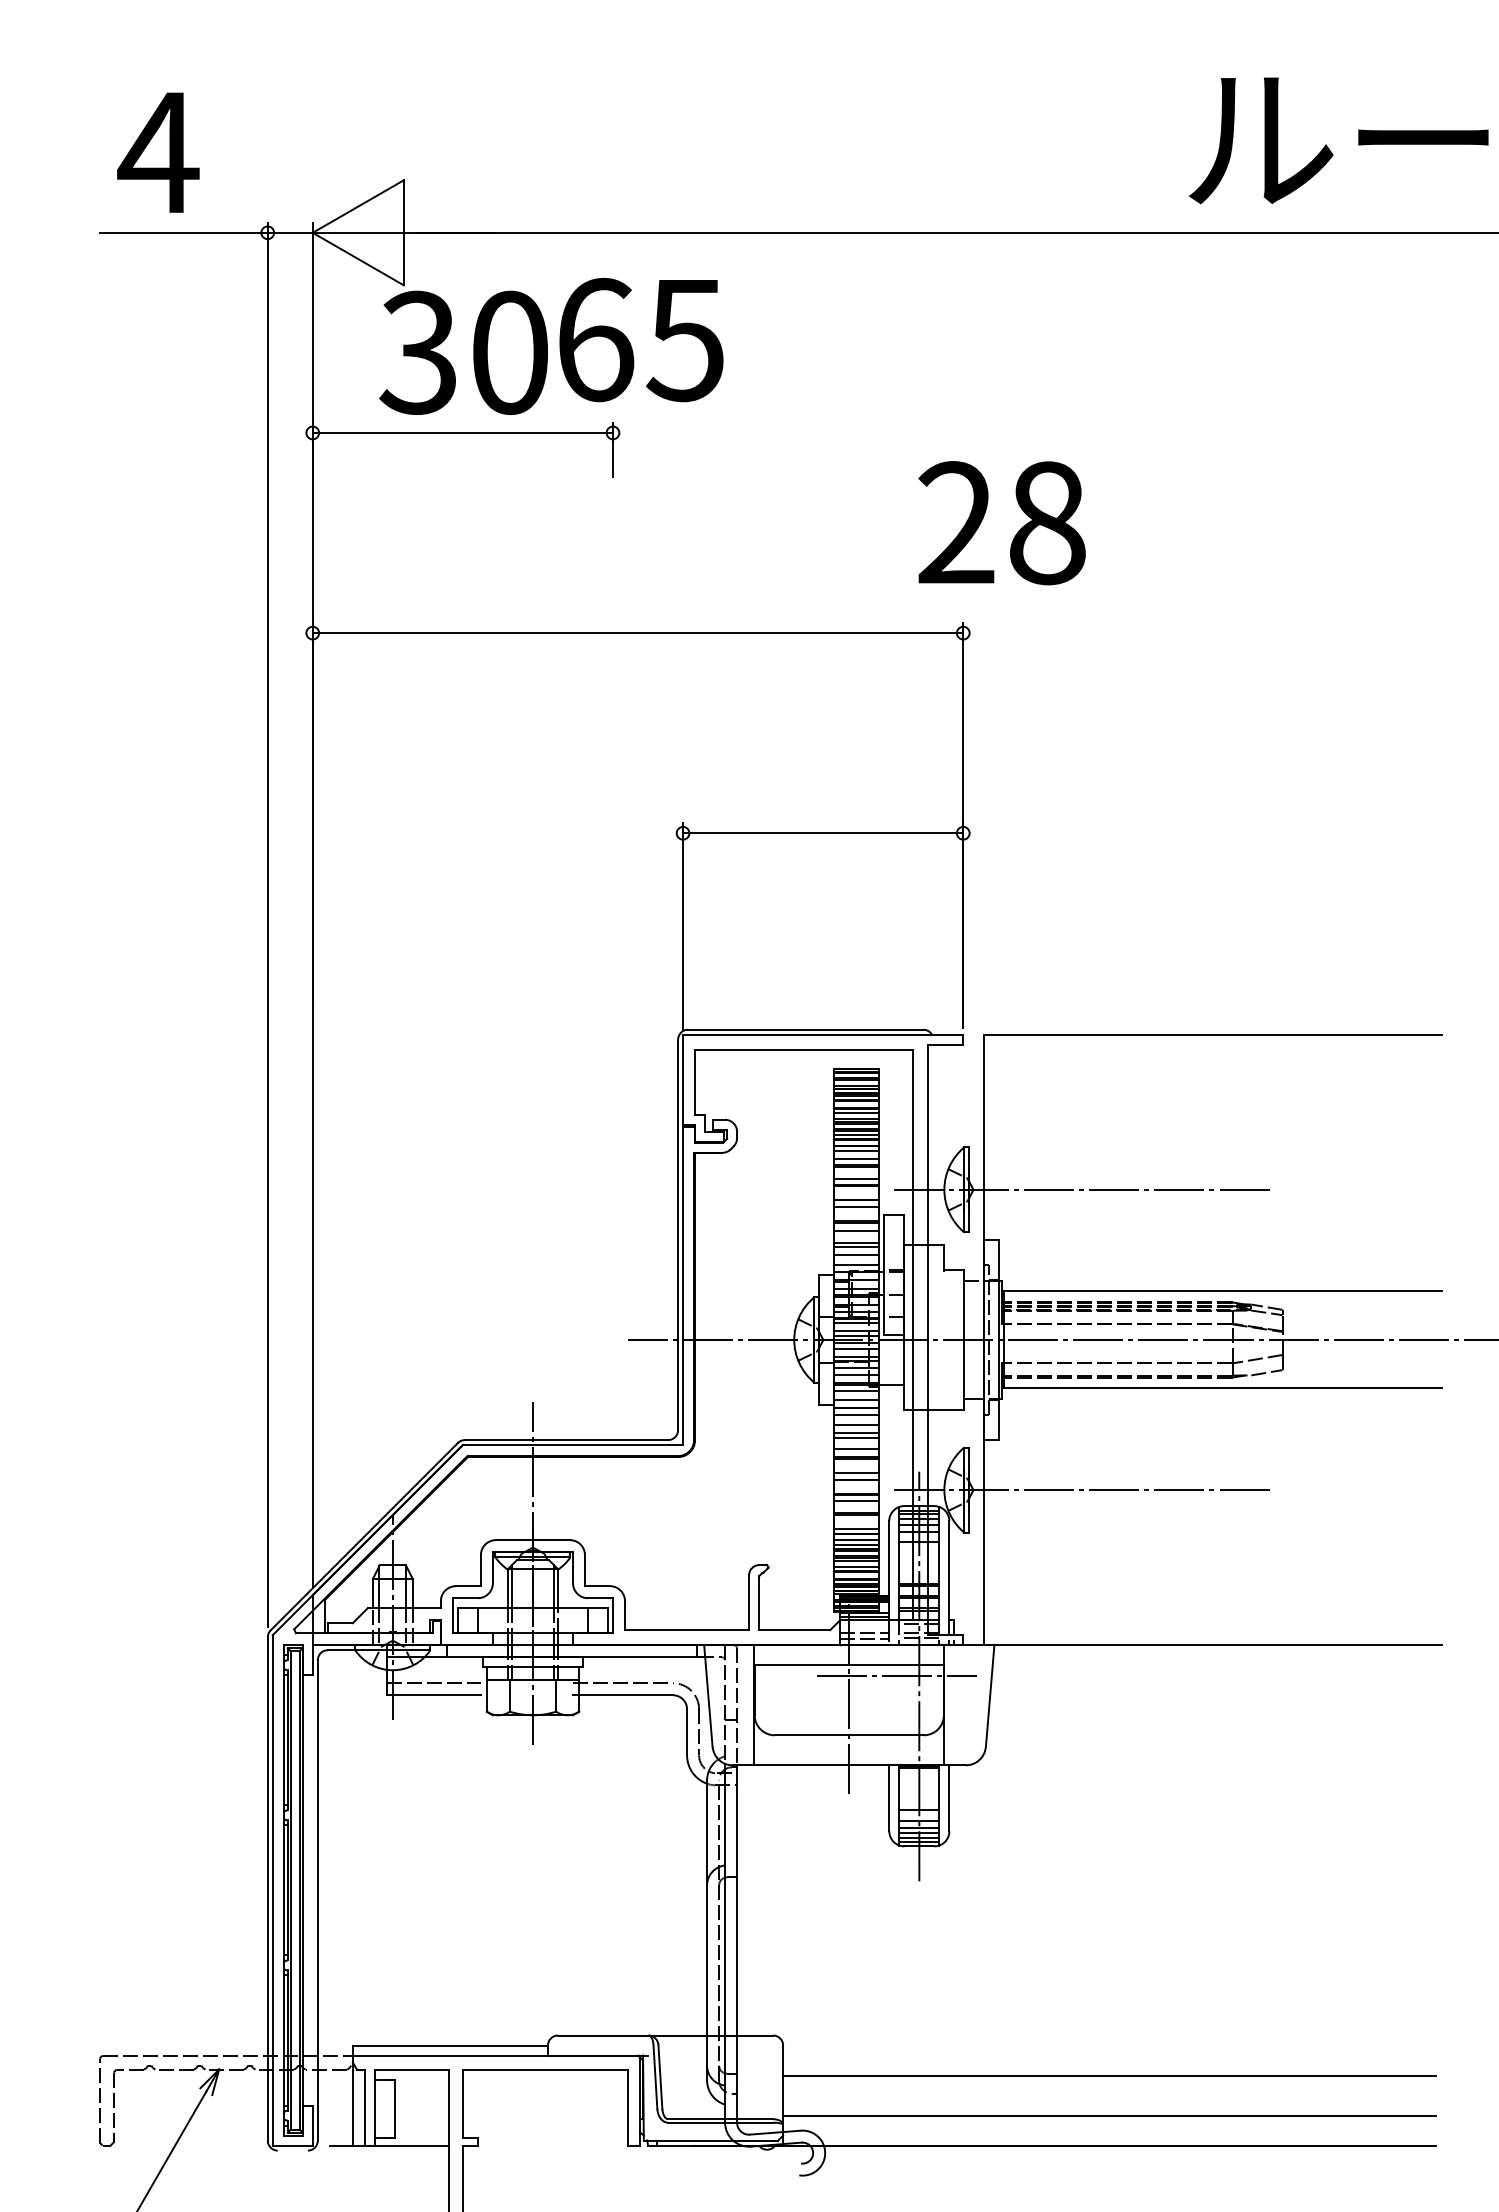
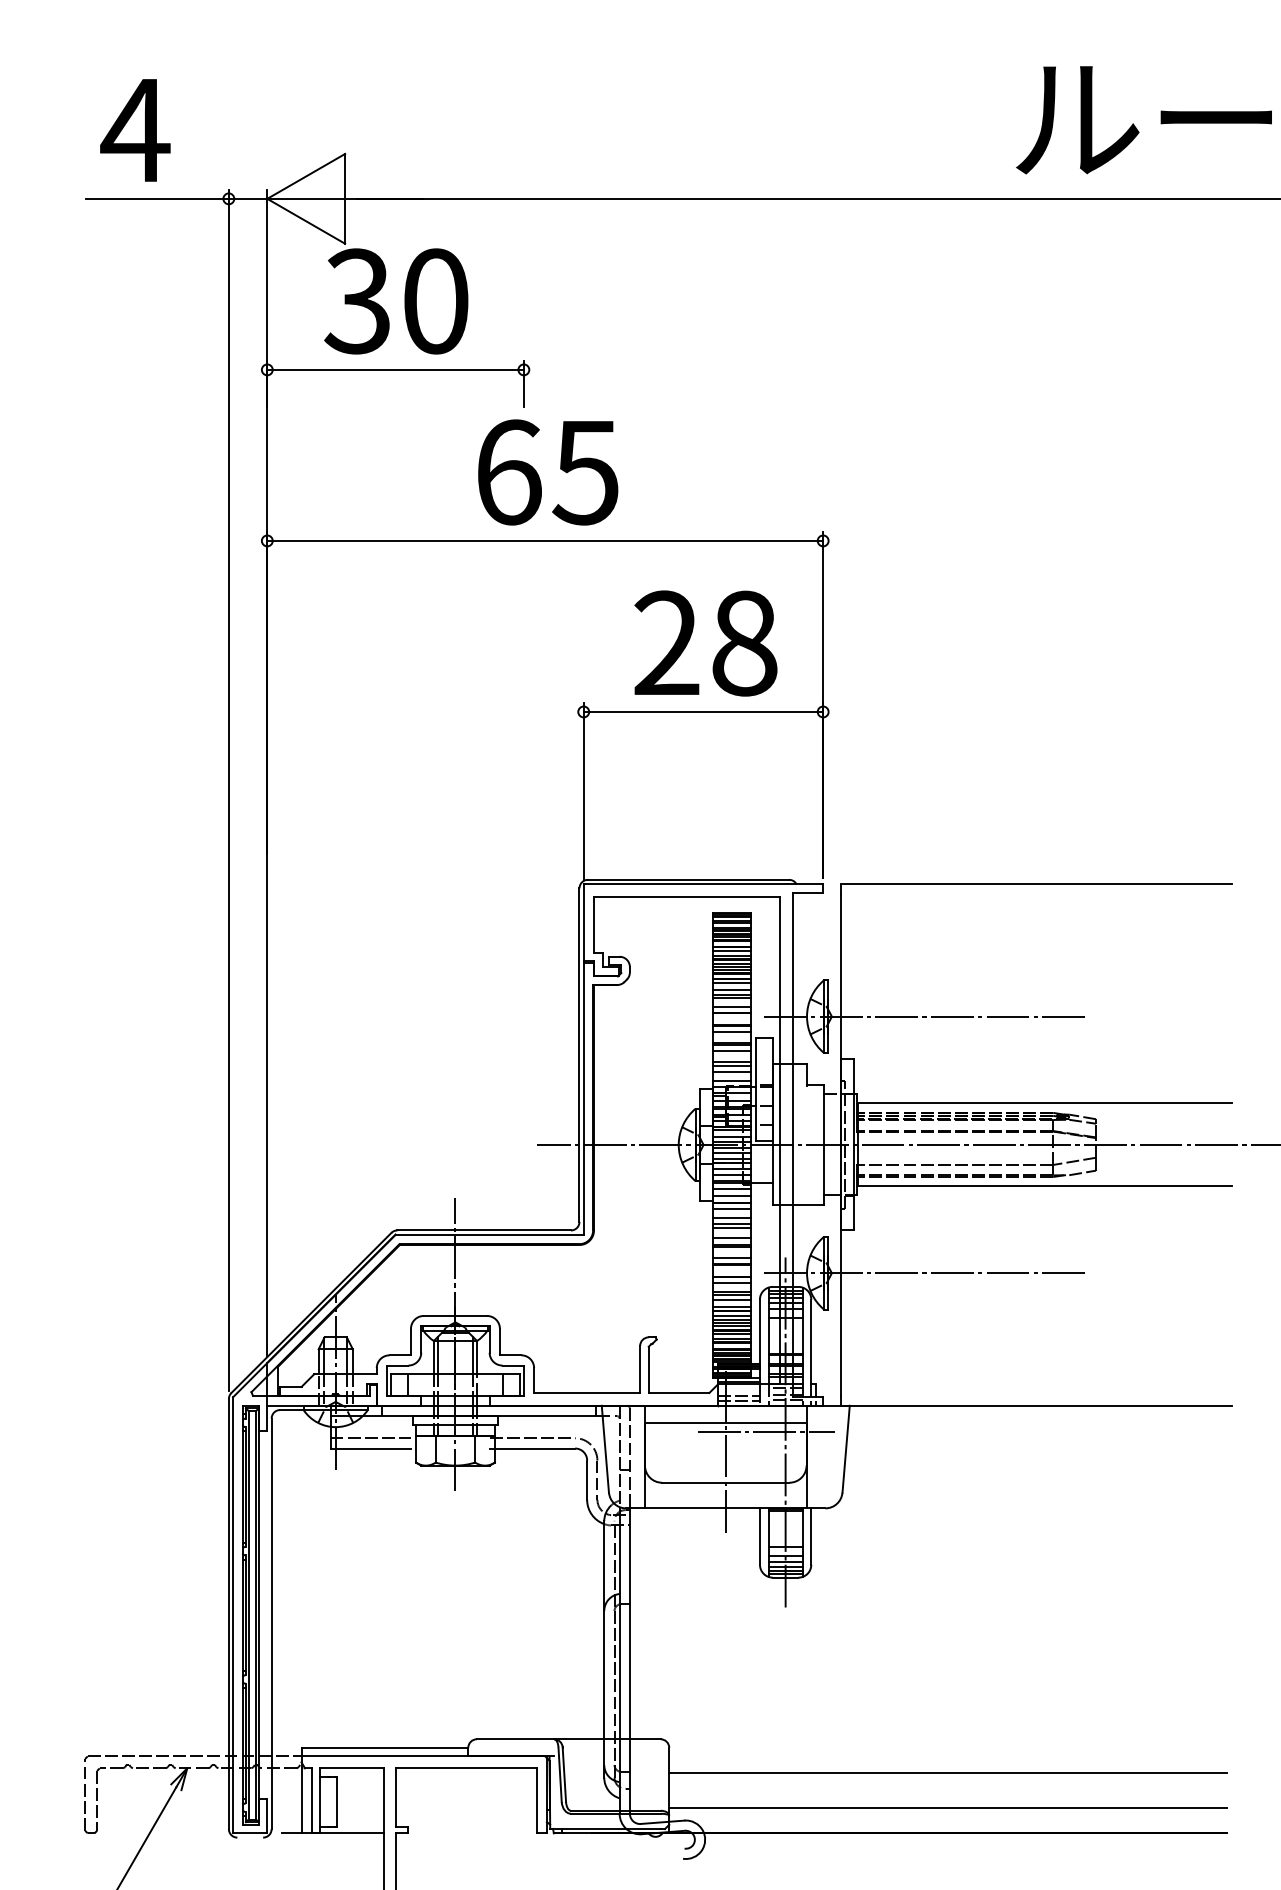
text: (641, 340) -> (548, 472), moved
text: (1001, 523) -> (705, 643), moved
line: (856, 1521) -> (731, 1300), added

